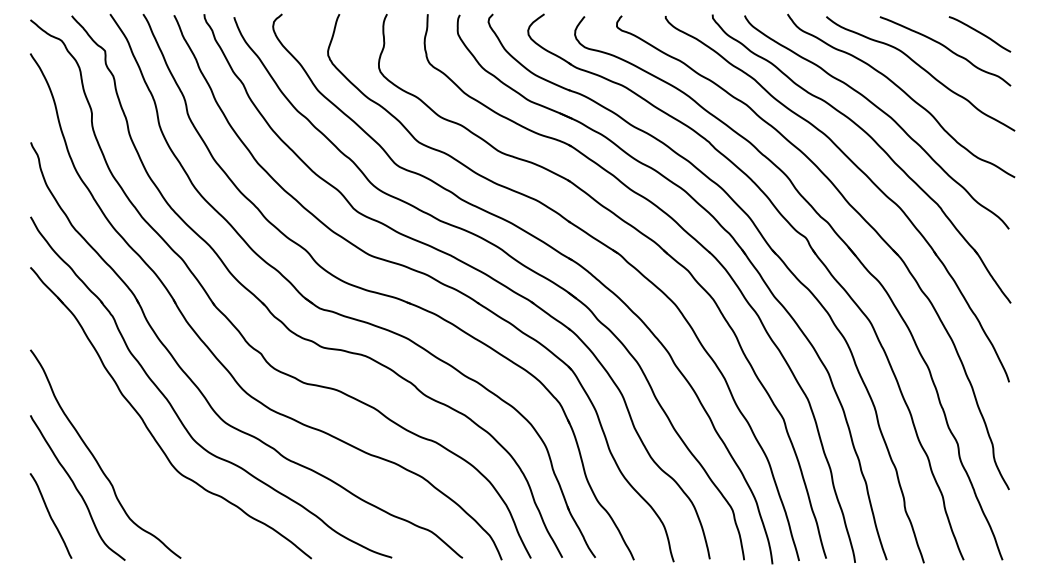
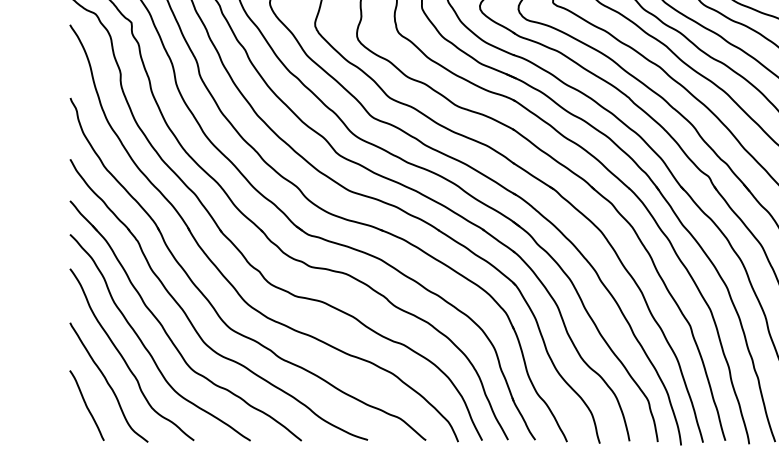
curve: (122, 444) -> (145, 346), added

